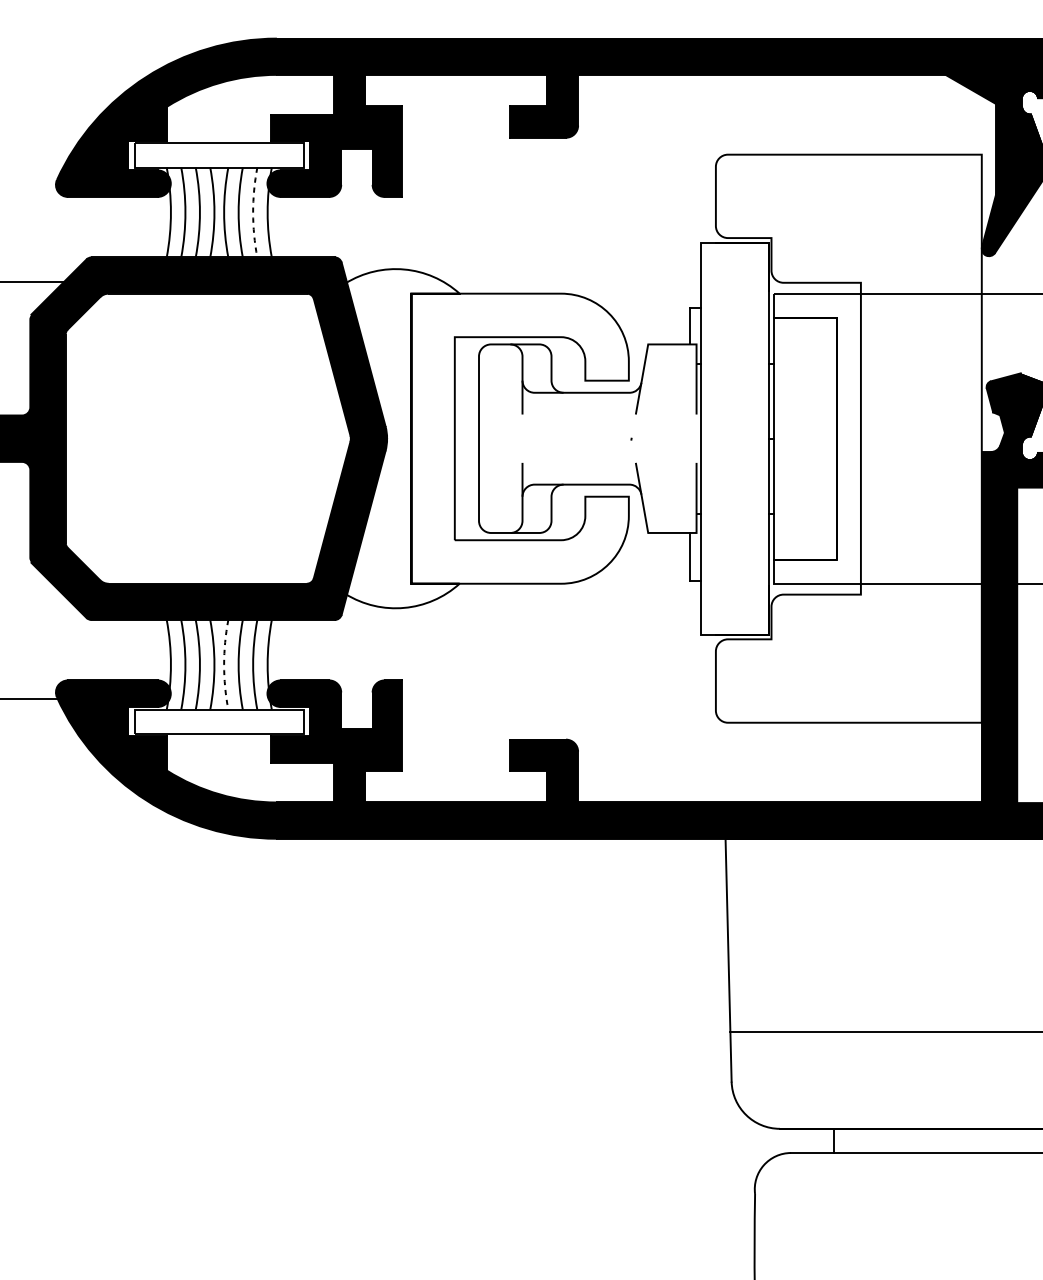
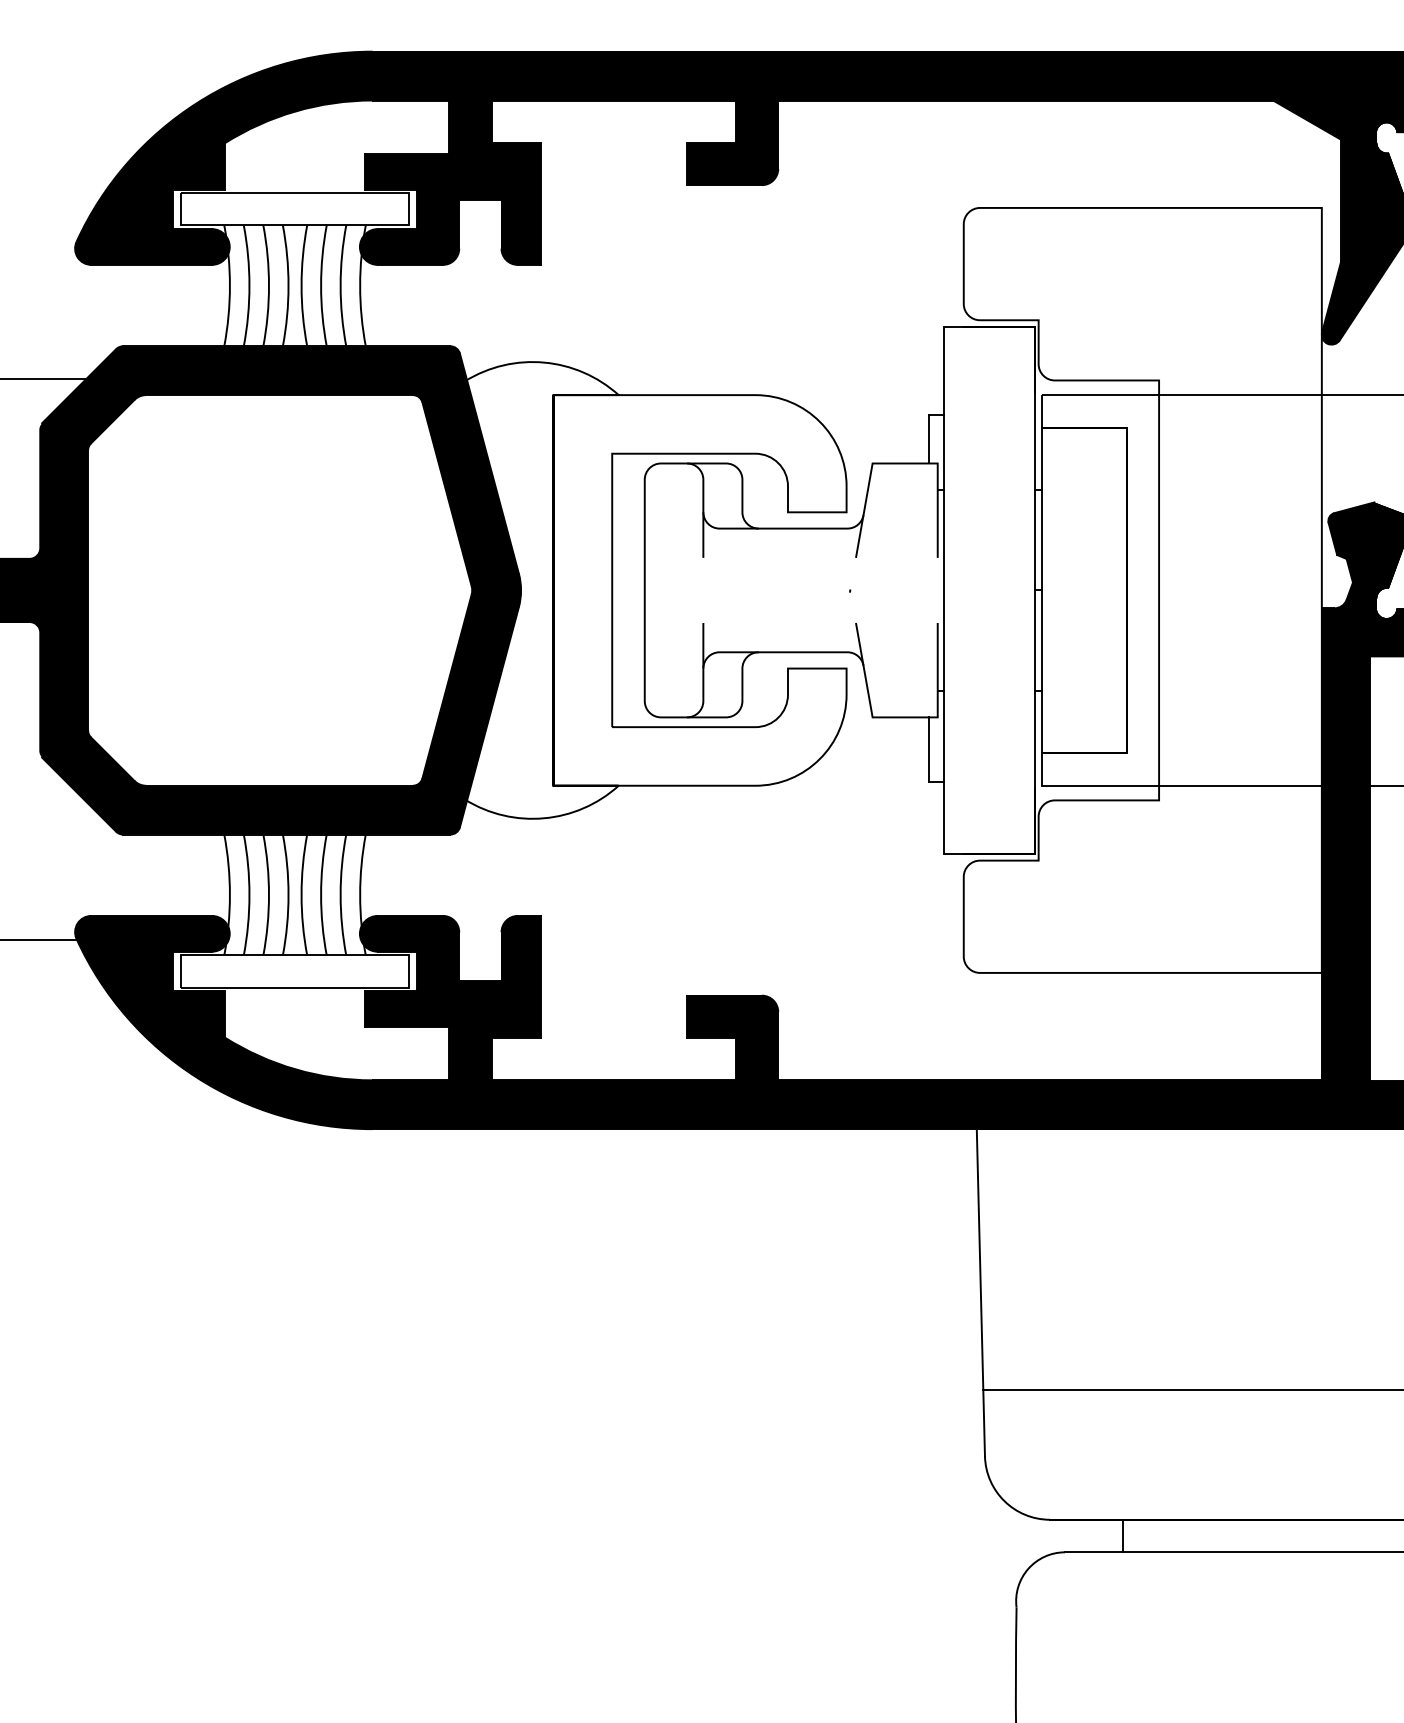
arc: (253, 212) -> (340, 285), dashed -> solid
arc: (224, 665) -> (301, 895), dashed -> solid

